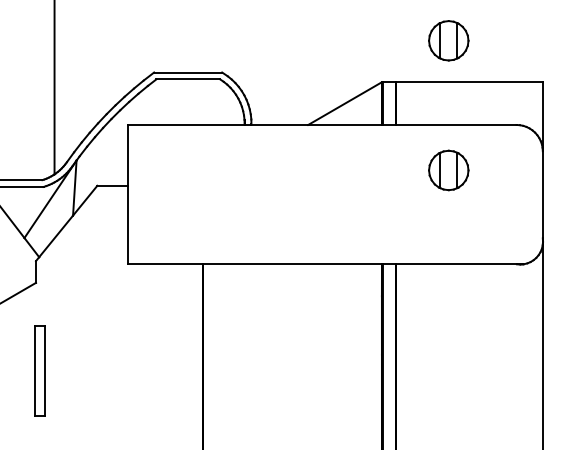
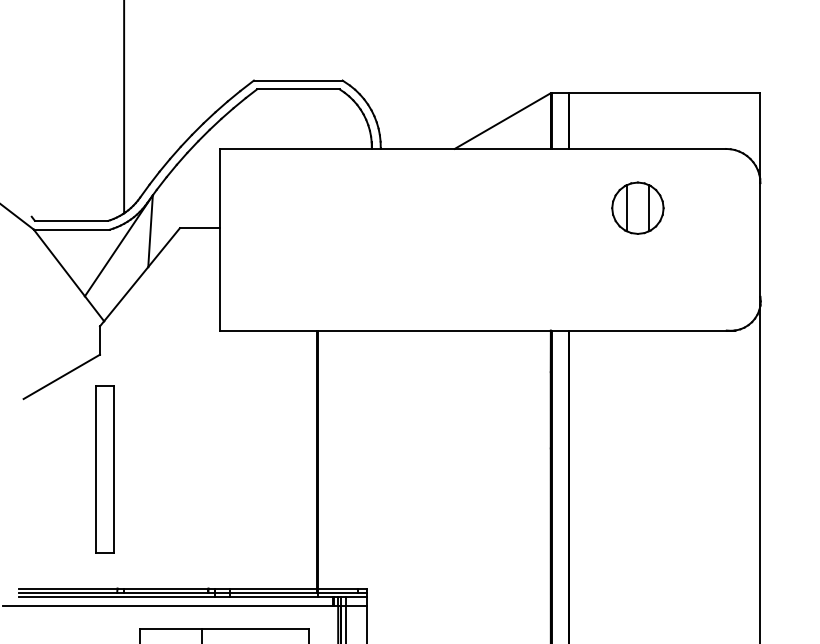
part: (448, 40) -> (637, 38), removed
part: (39, 370) -> (104, 469), size x1.43

